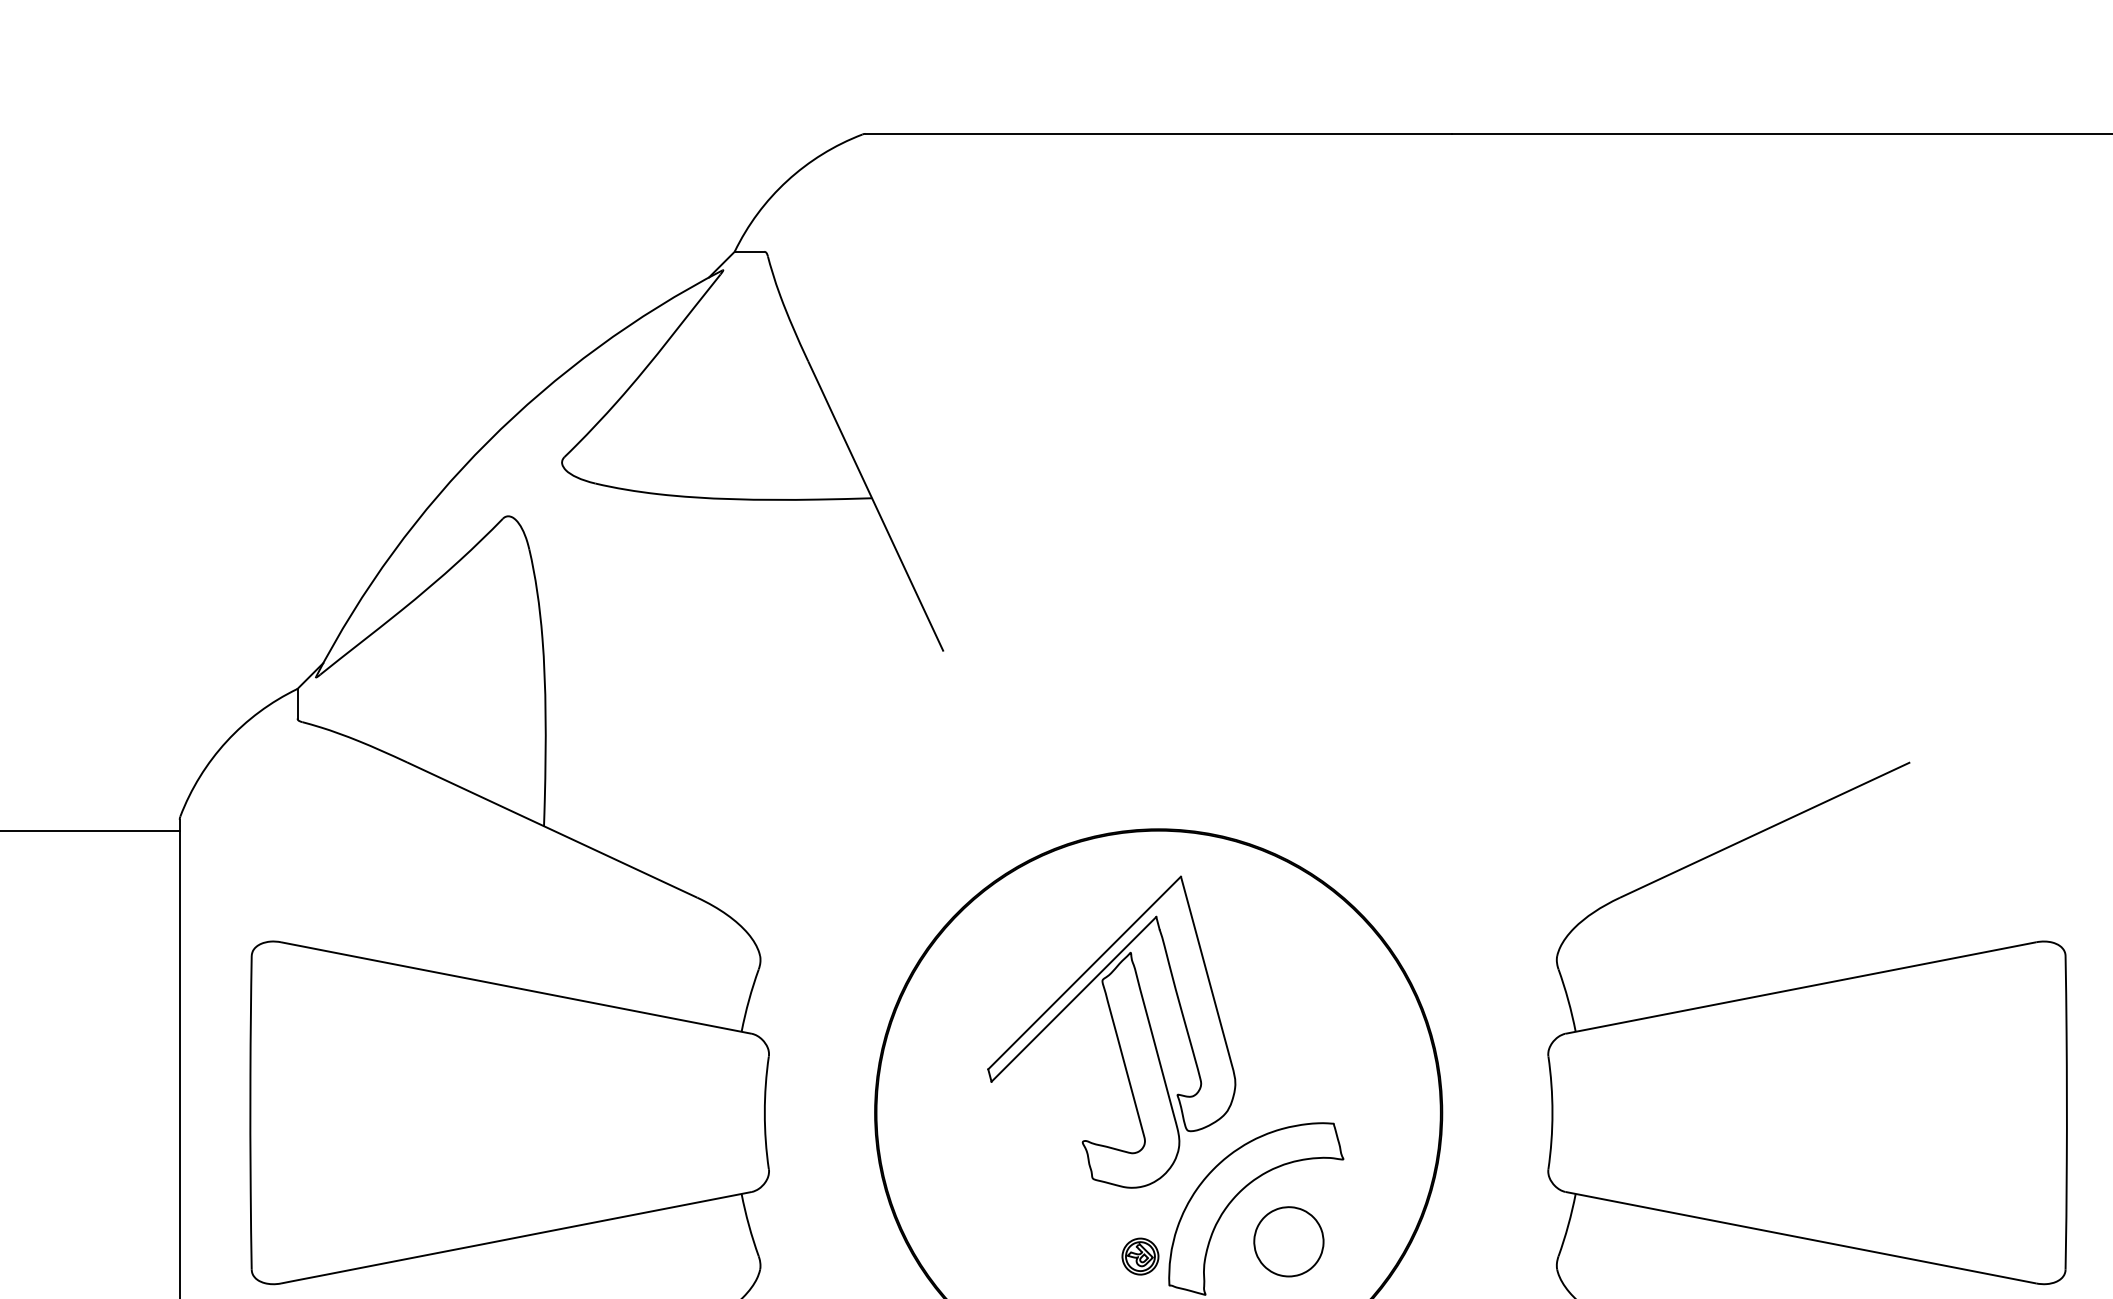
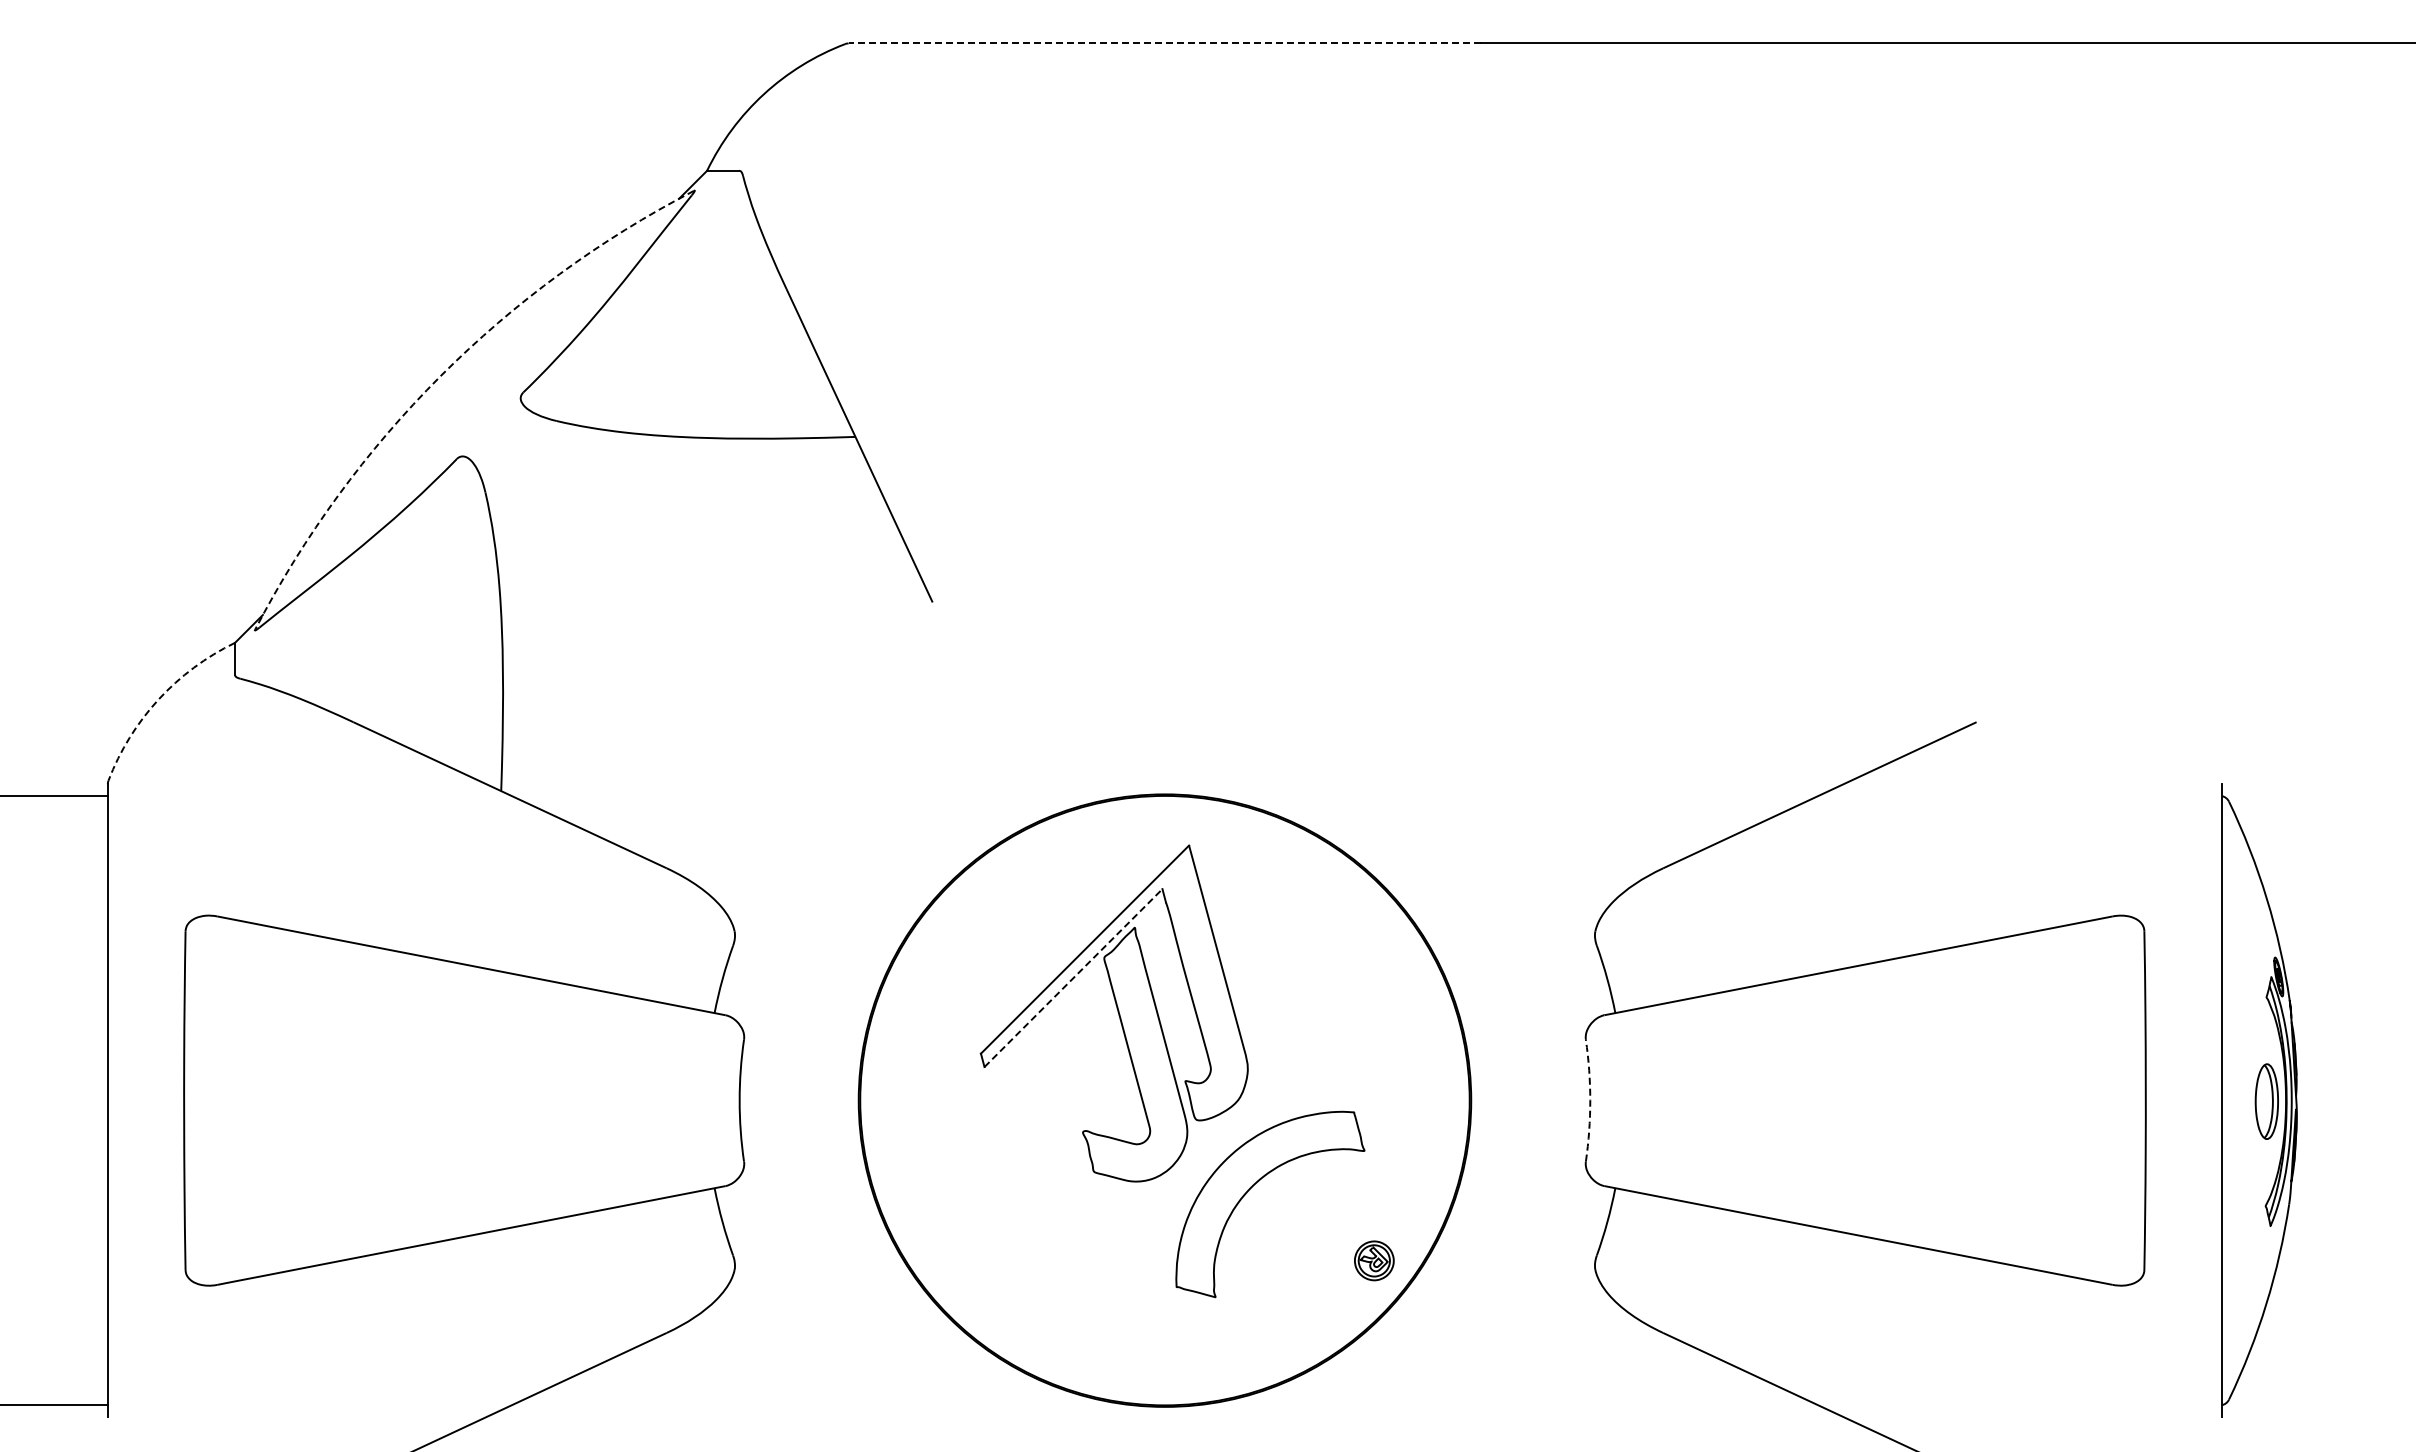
line: (1158, 133) -> (1164, 43), solid -> dashed
arc: (487, 442) -> (440, 376), solid -> dashed
arc: (226, 741) -> (158, 699), solid -> dashed
line: (1073, 999) -> (1073, 978), solid -> dashed
arc: (1552, 1112) -> (1590, 1100), solid -> dashed
part: (1288, 1241) -> (1305, 1239), removed
part: (1140, 1256) -> (1374, 1260), moved

